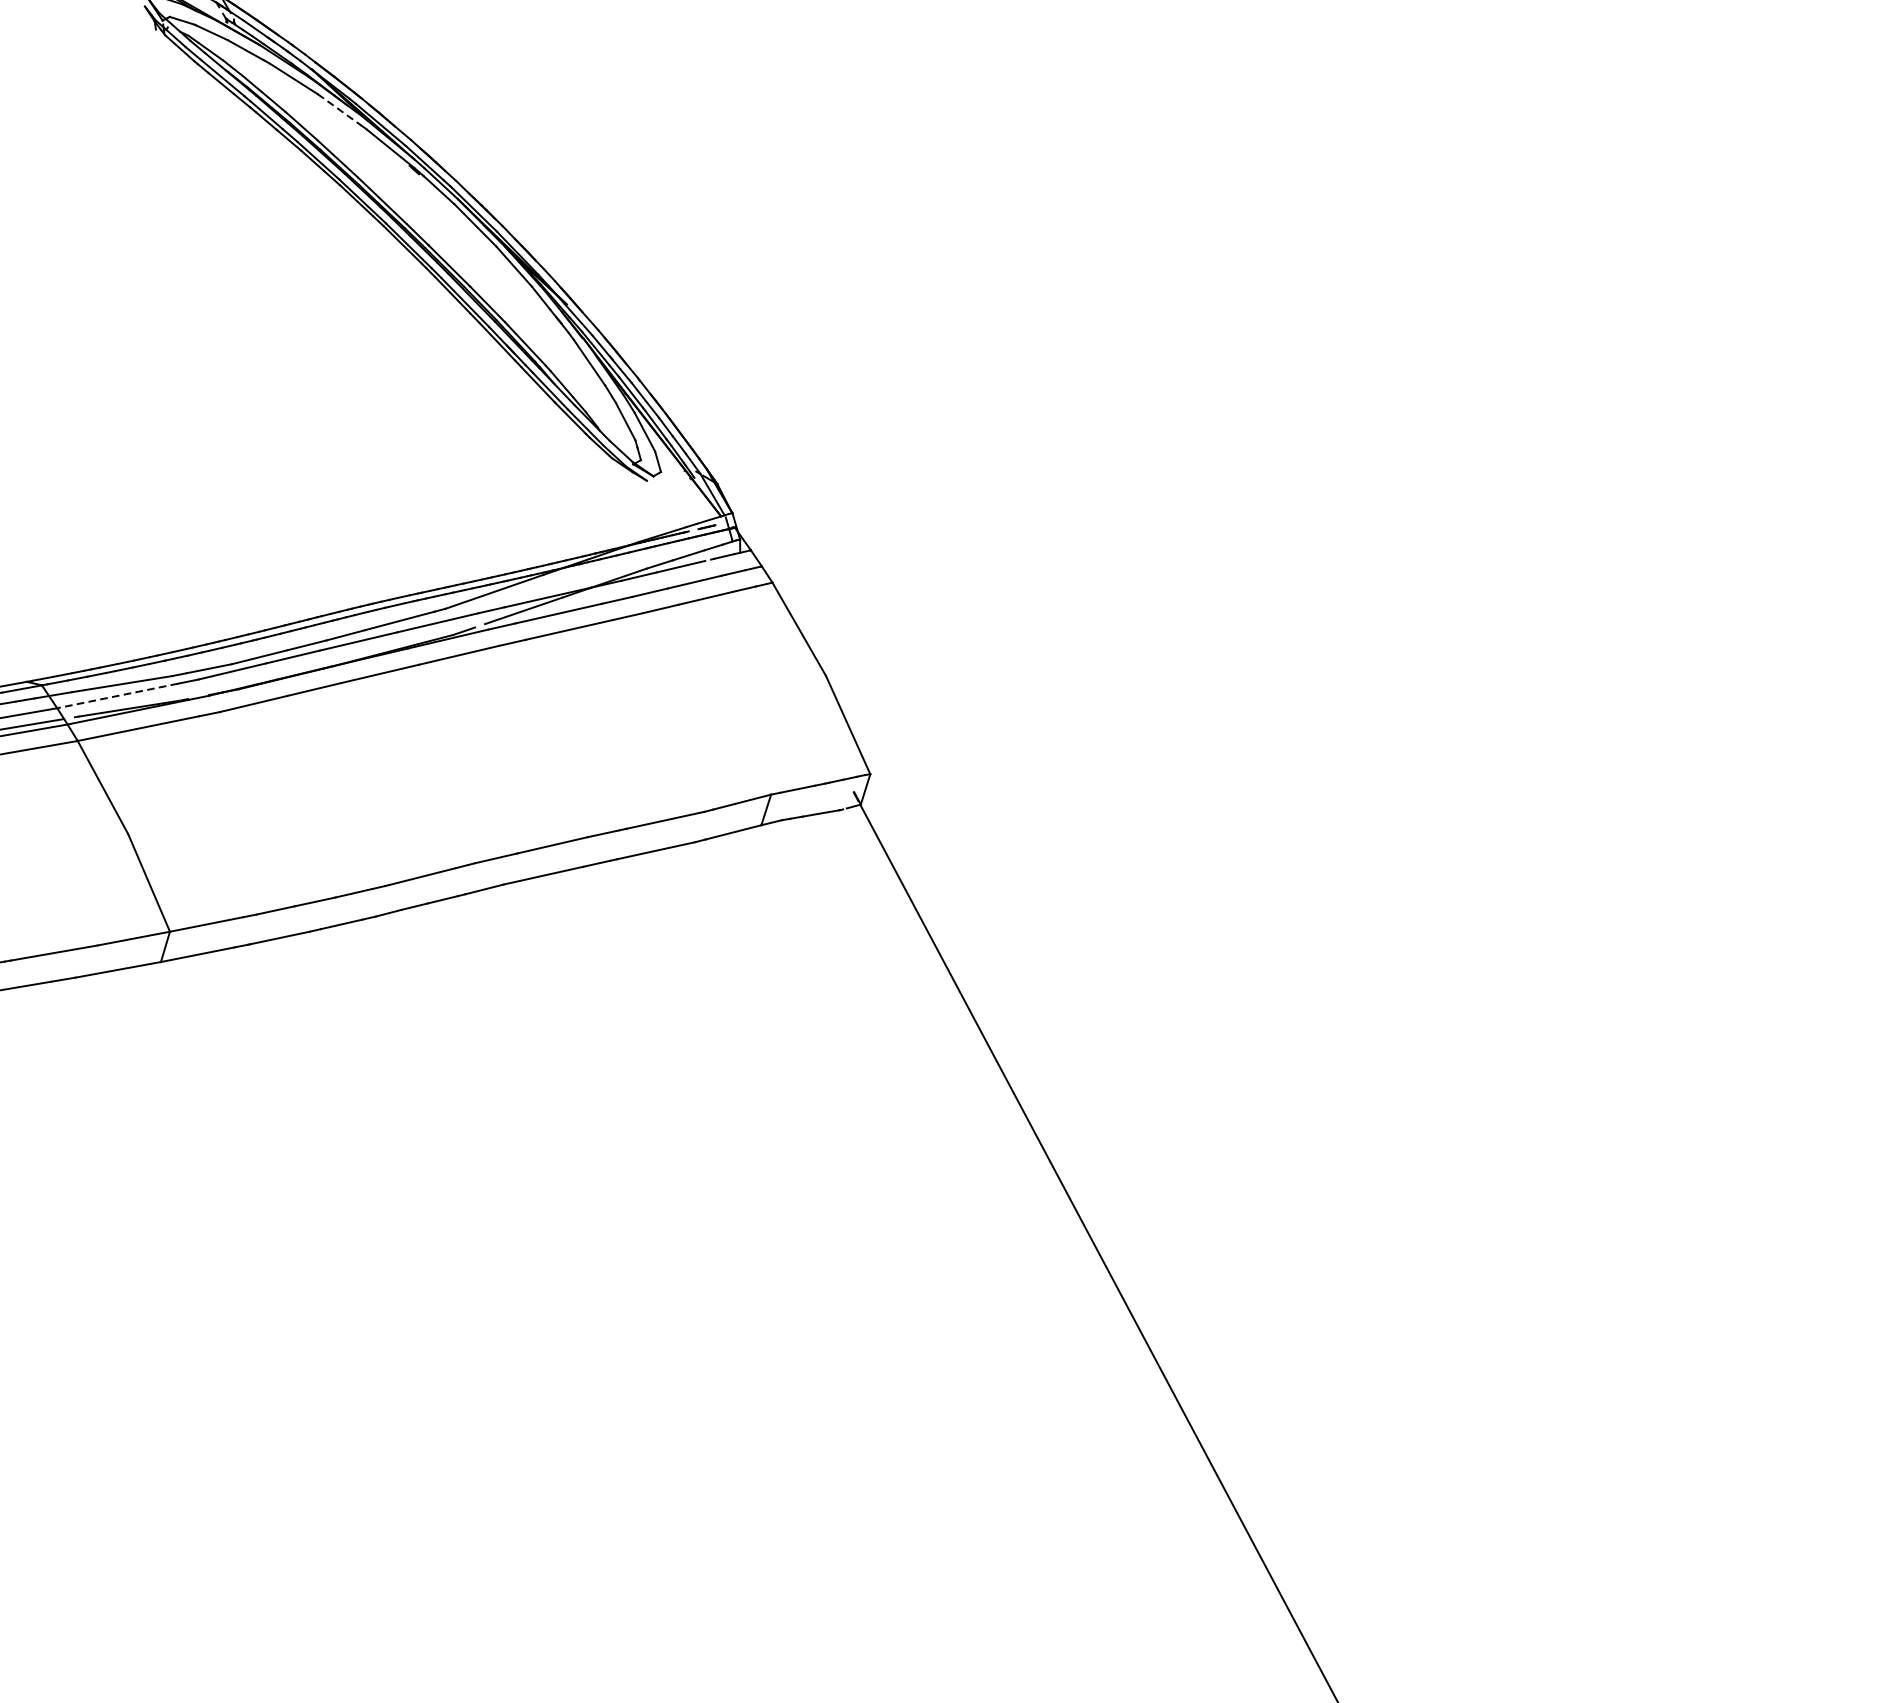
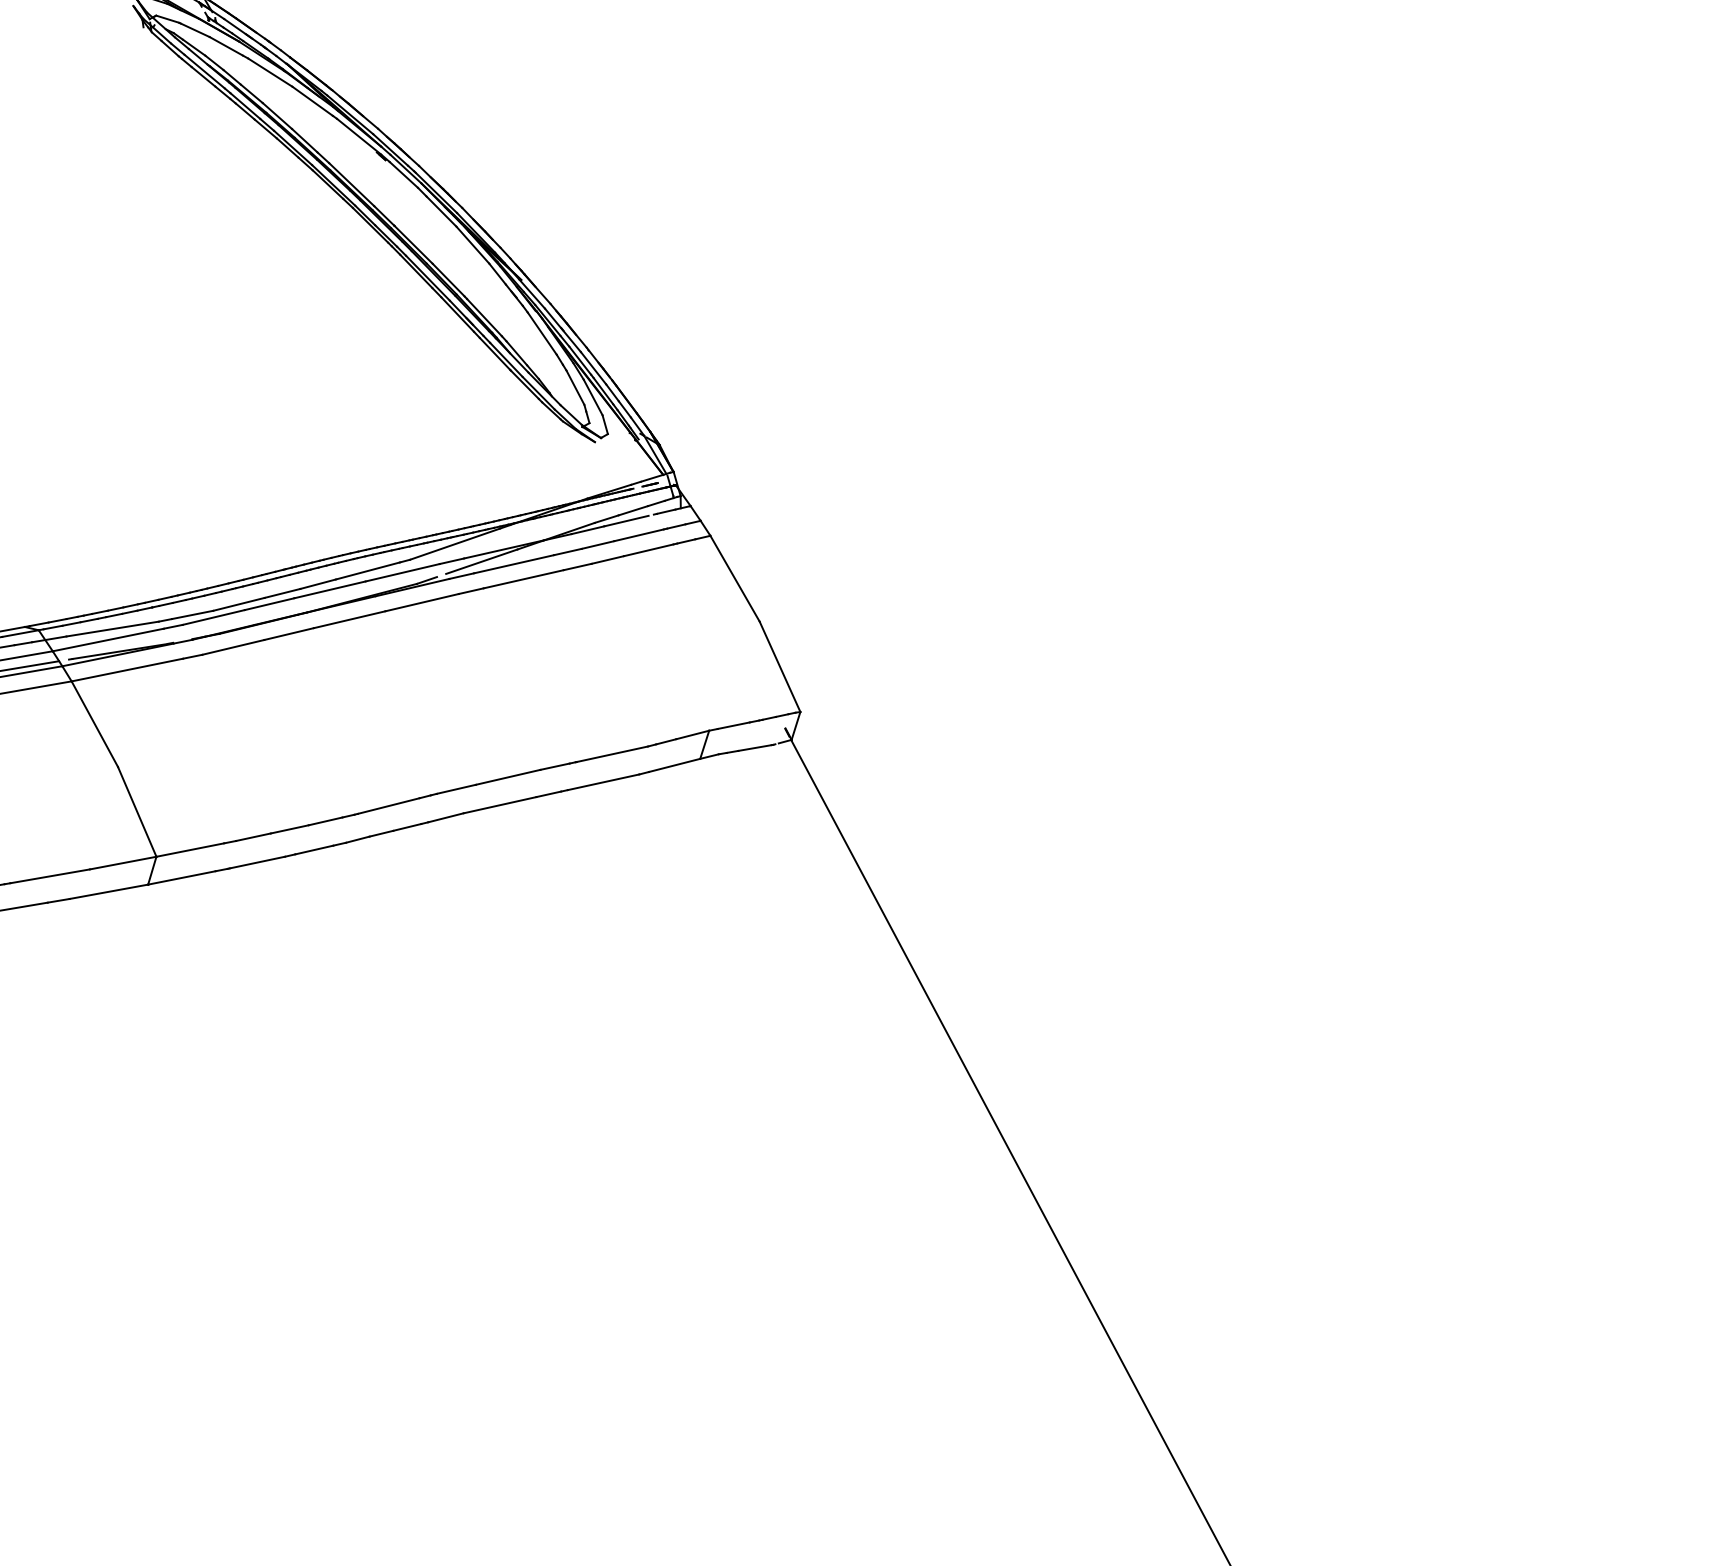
line: (339, 110) -> (312, 101), dashed -> solid
line: (117, 696) -> (108, 640), dashed -> solid

